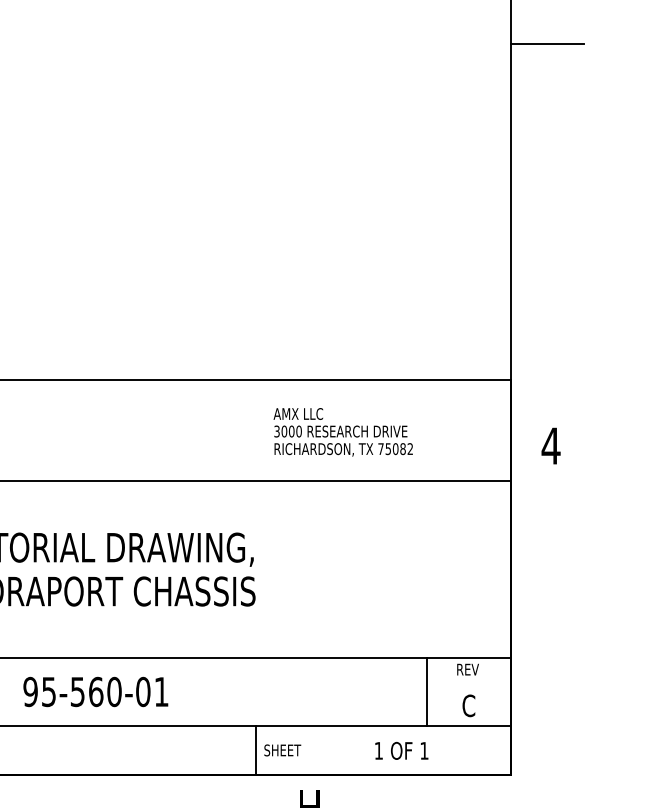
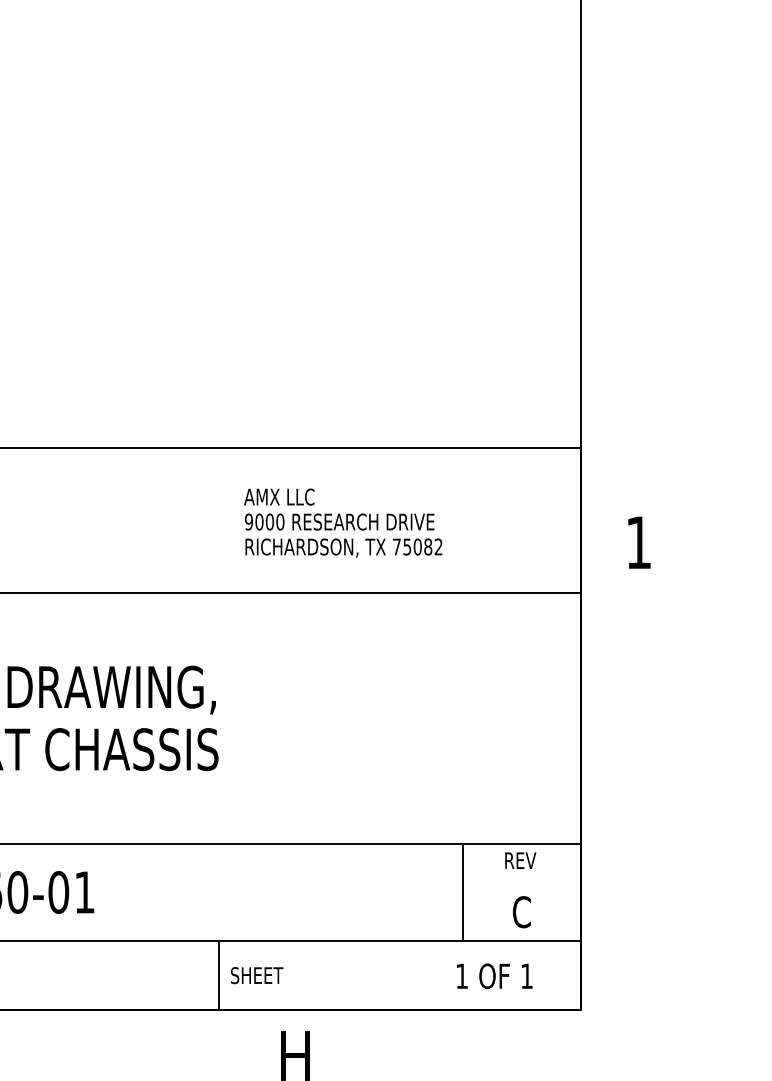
text: (276, 431) -> (248, 521), 3000 -> 9000
text: (550, 445) -> (637, 541), 4 -> 1
text: (401, 750) -> (494, 975), moved

